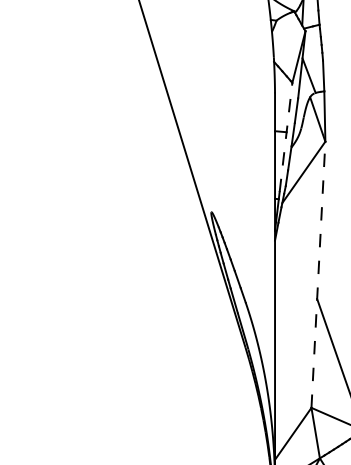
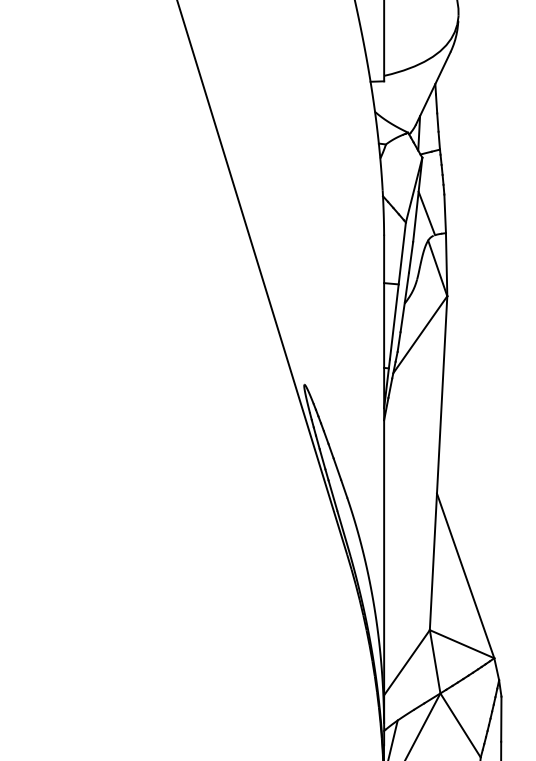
line: (285, 137) -> (397, 291), dashed -> solid
line: (318, 274) -> (438, 462), dashed -> solid

